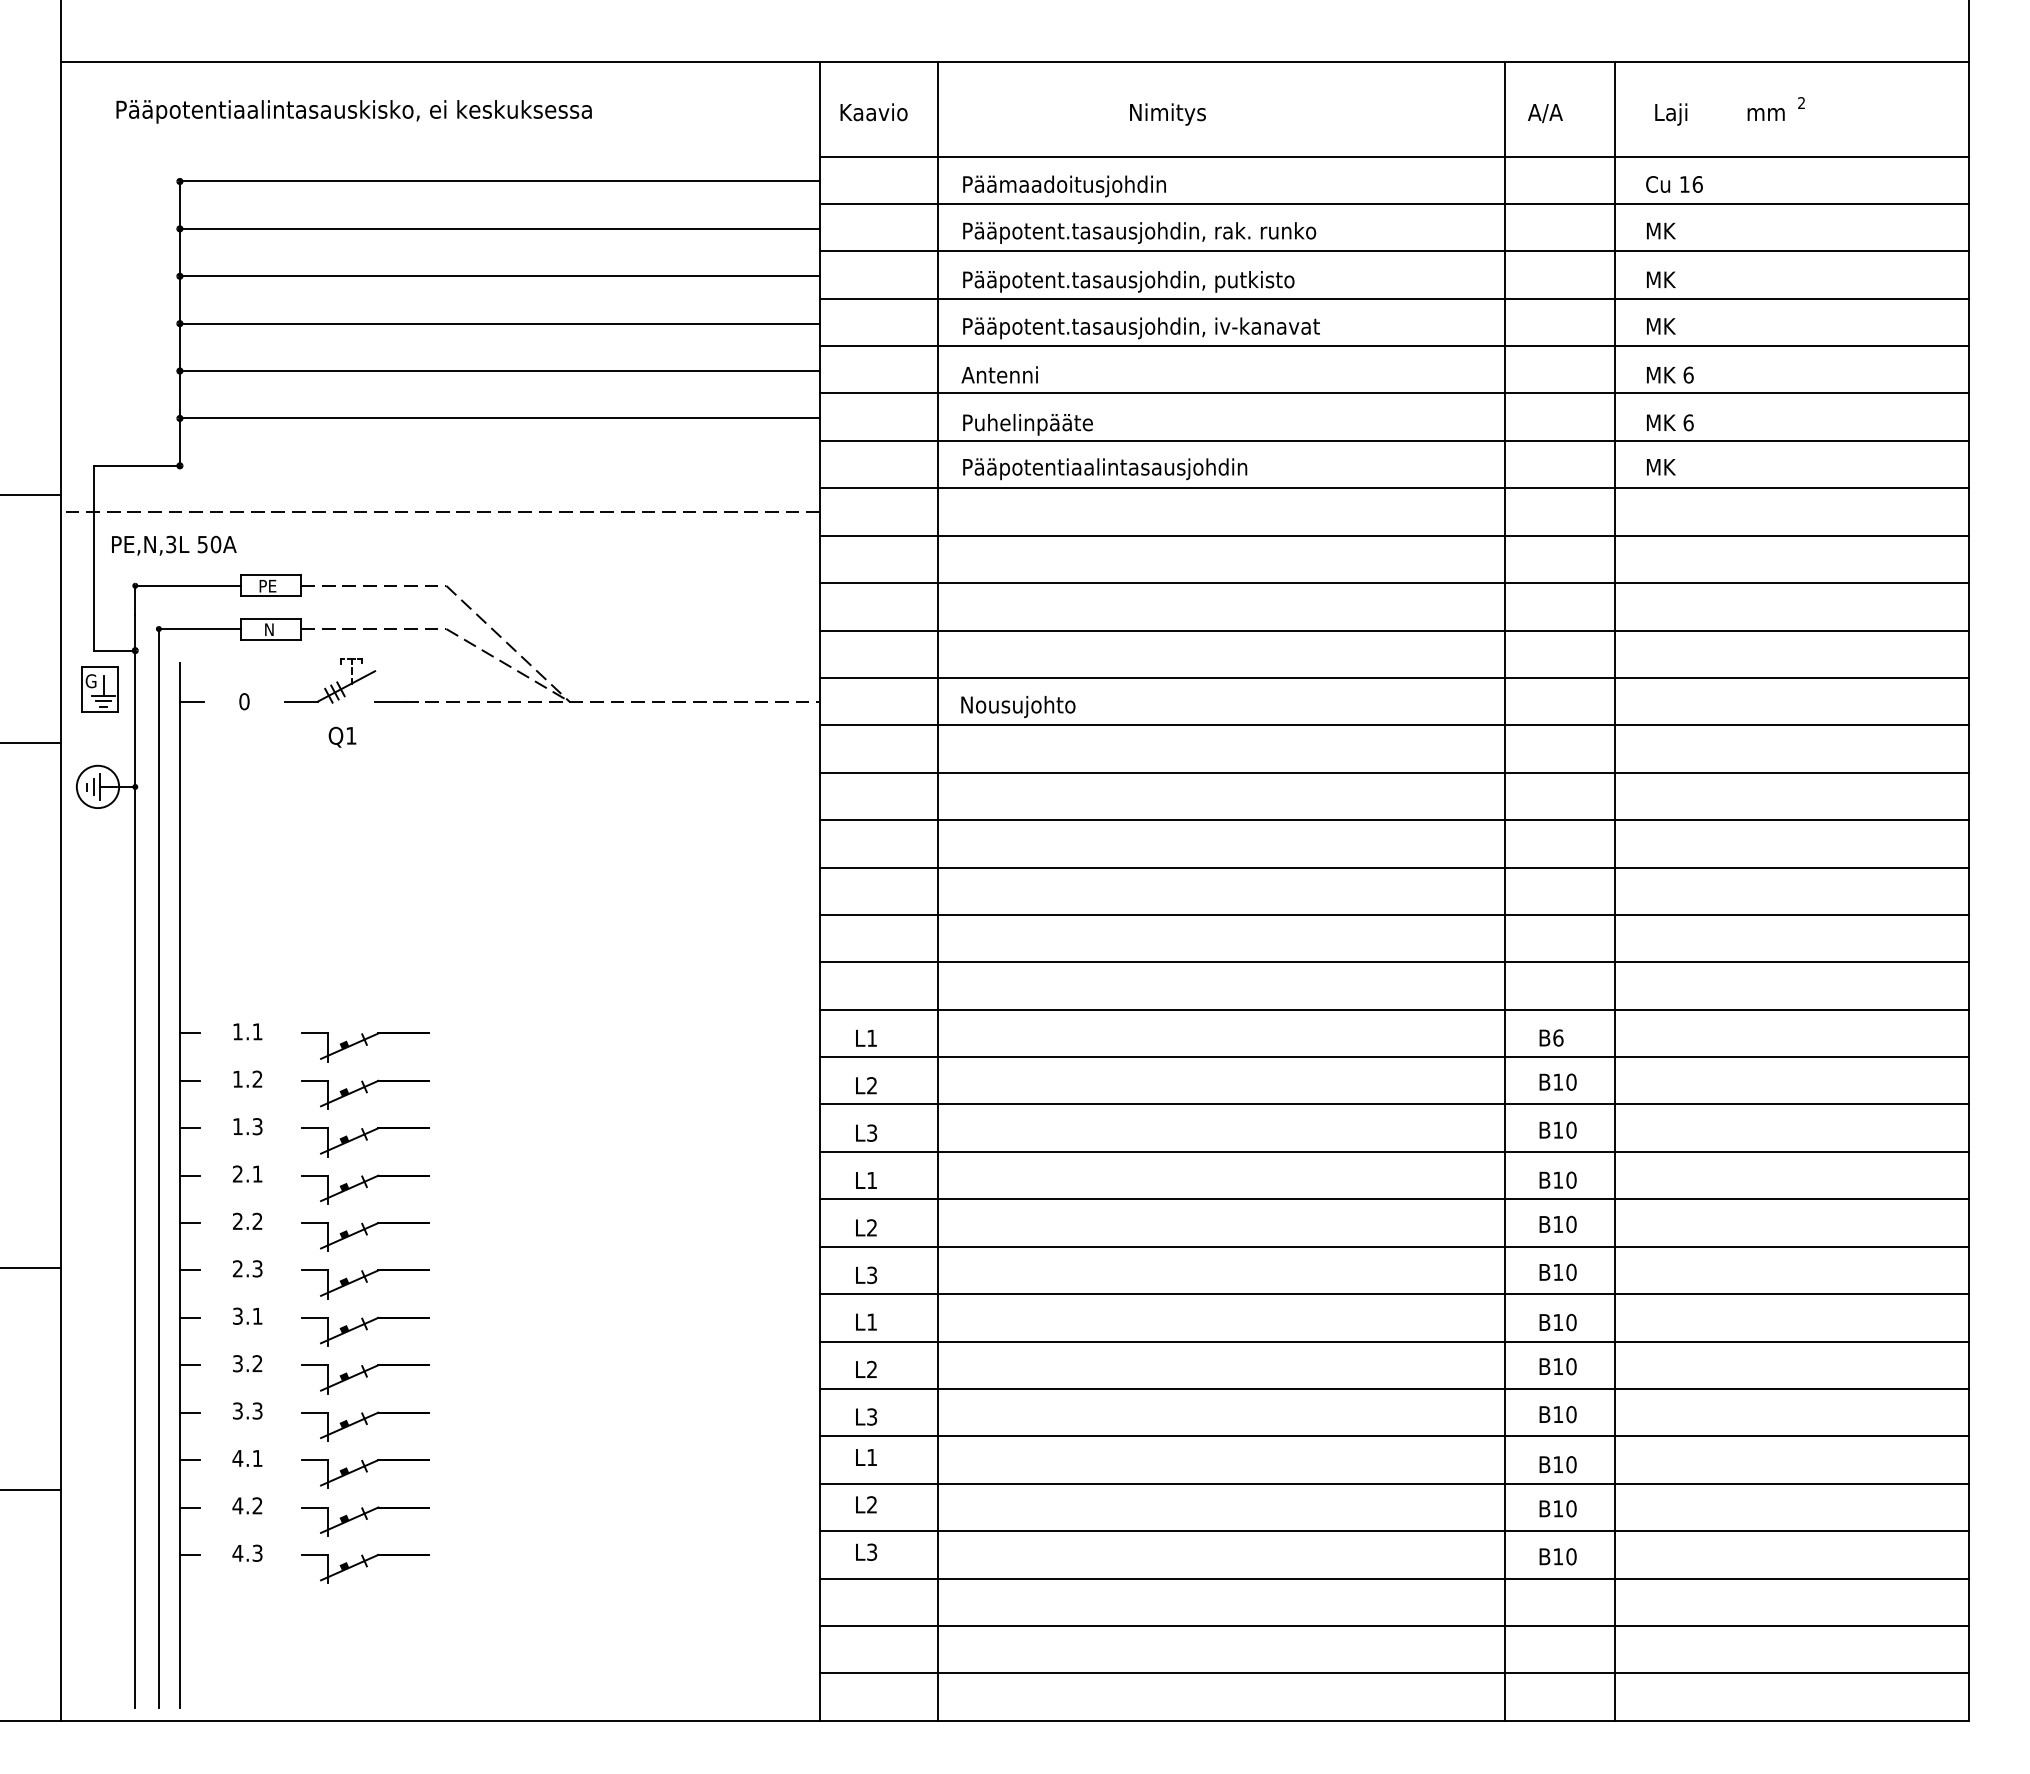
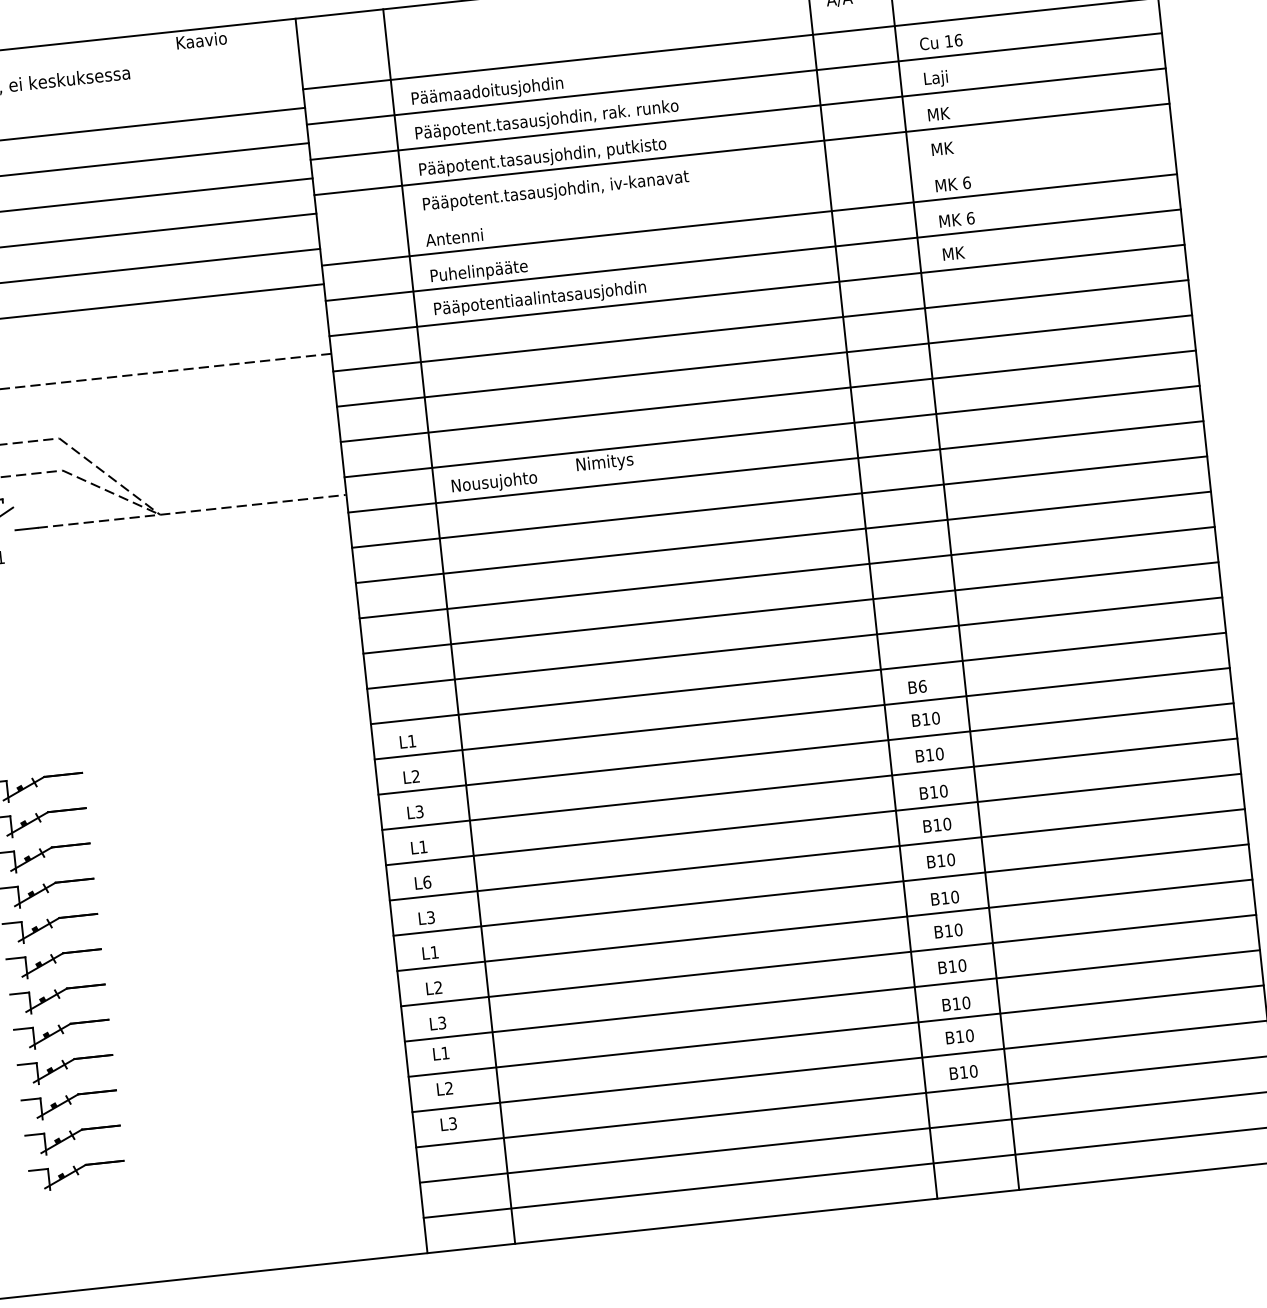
text: (873, 112) -> (201, 40), moved
text: (1167, 114) -> (604, 463), moved
text: (1662, 232) -> (936, 78), MK -> Laji
line: (1394, 346) -> (745, 184), removed
text: (872, 1227) -> (427, 881), L2 -> L6

